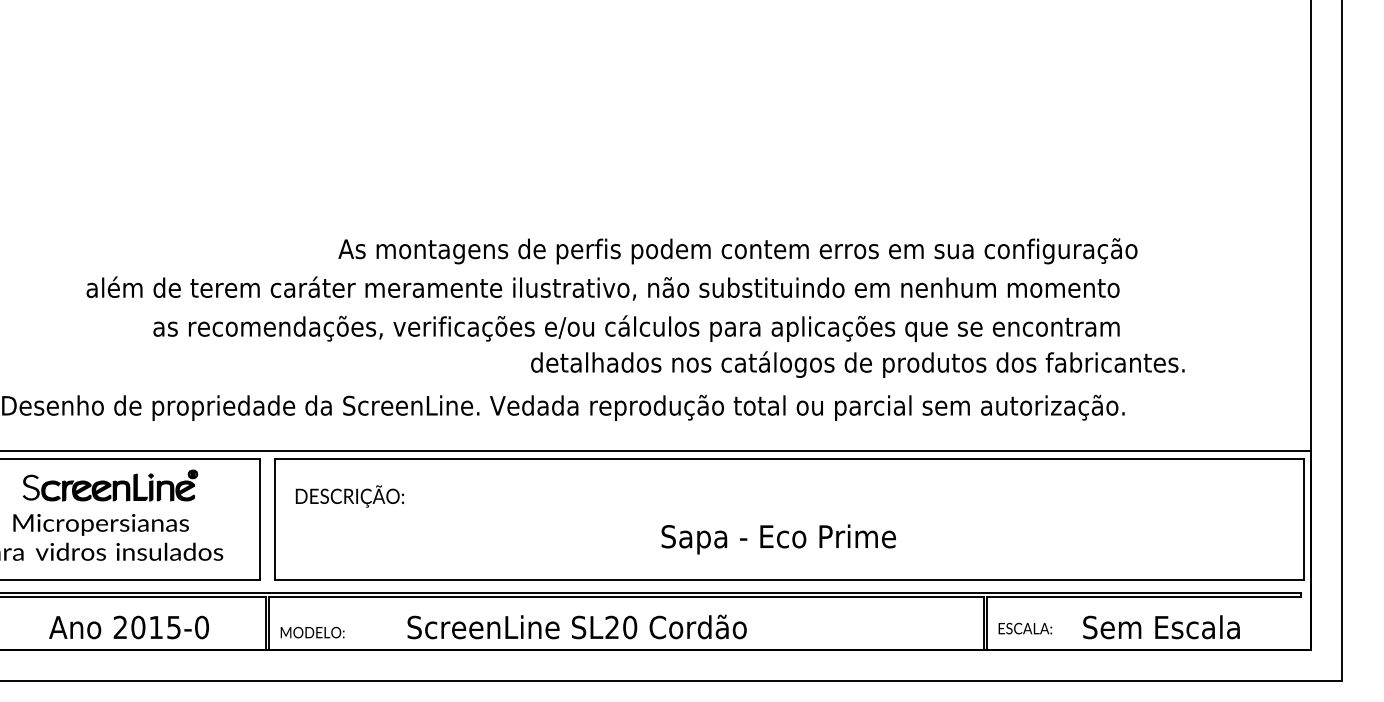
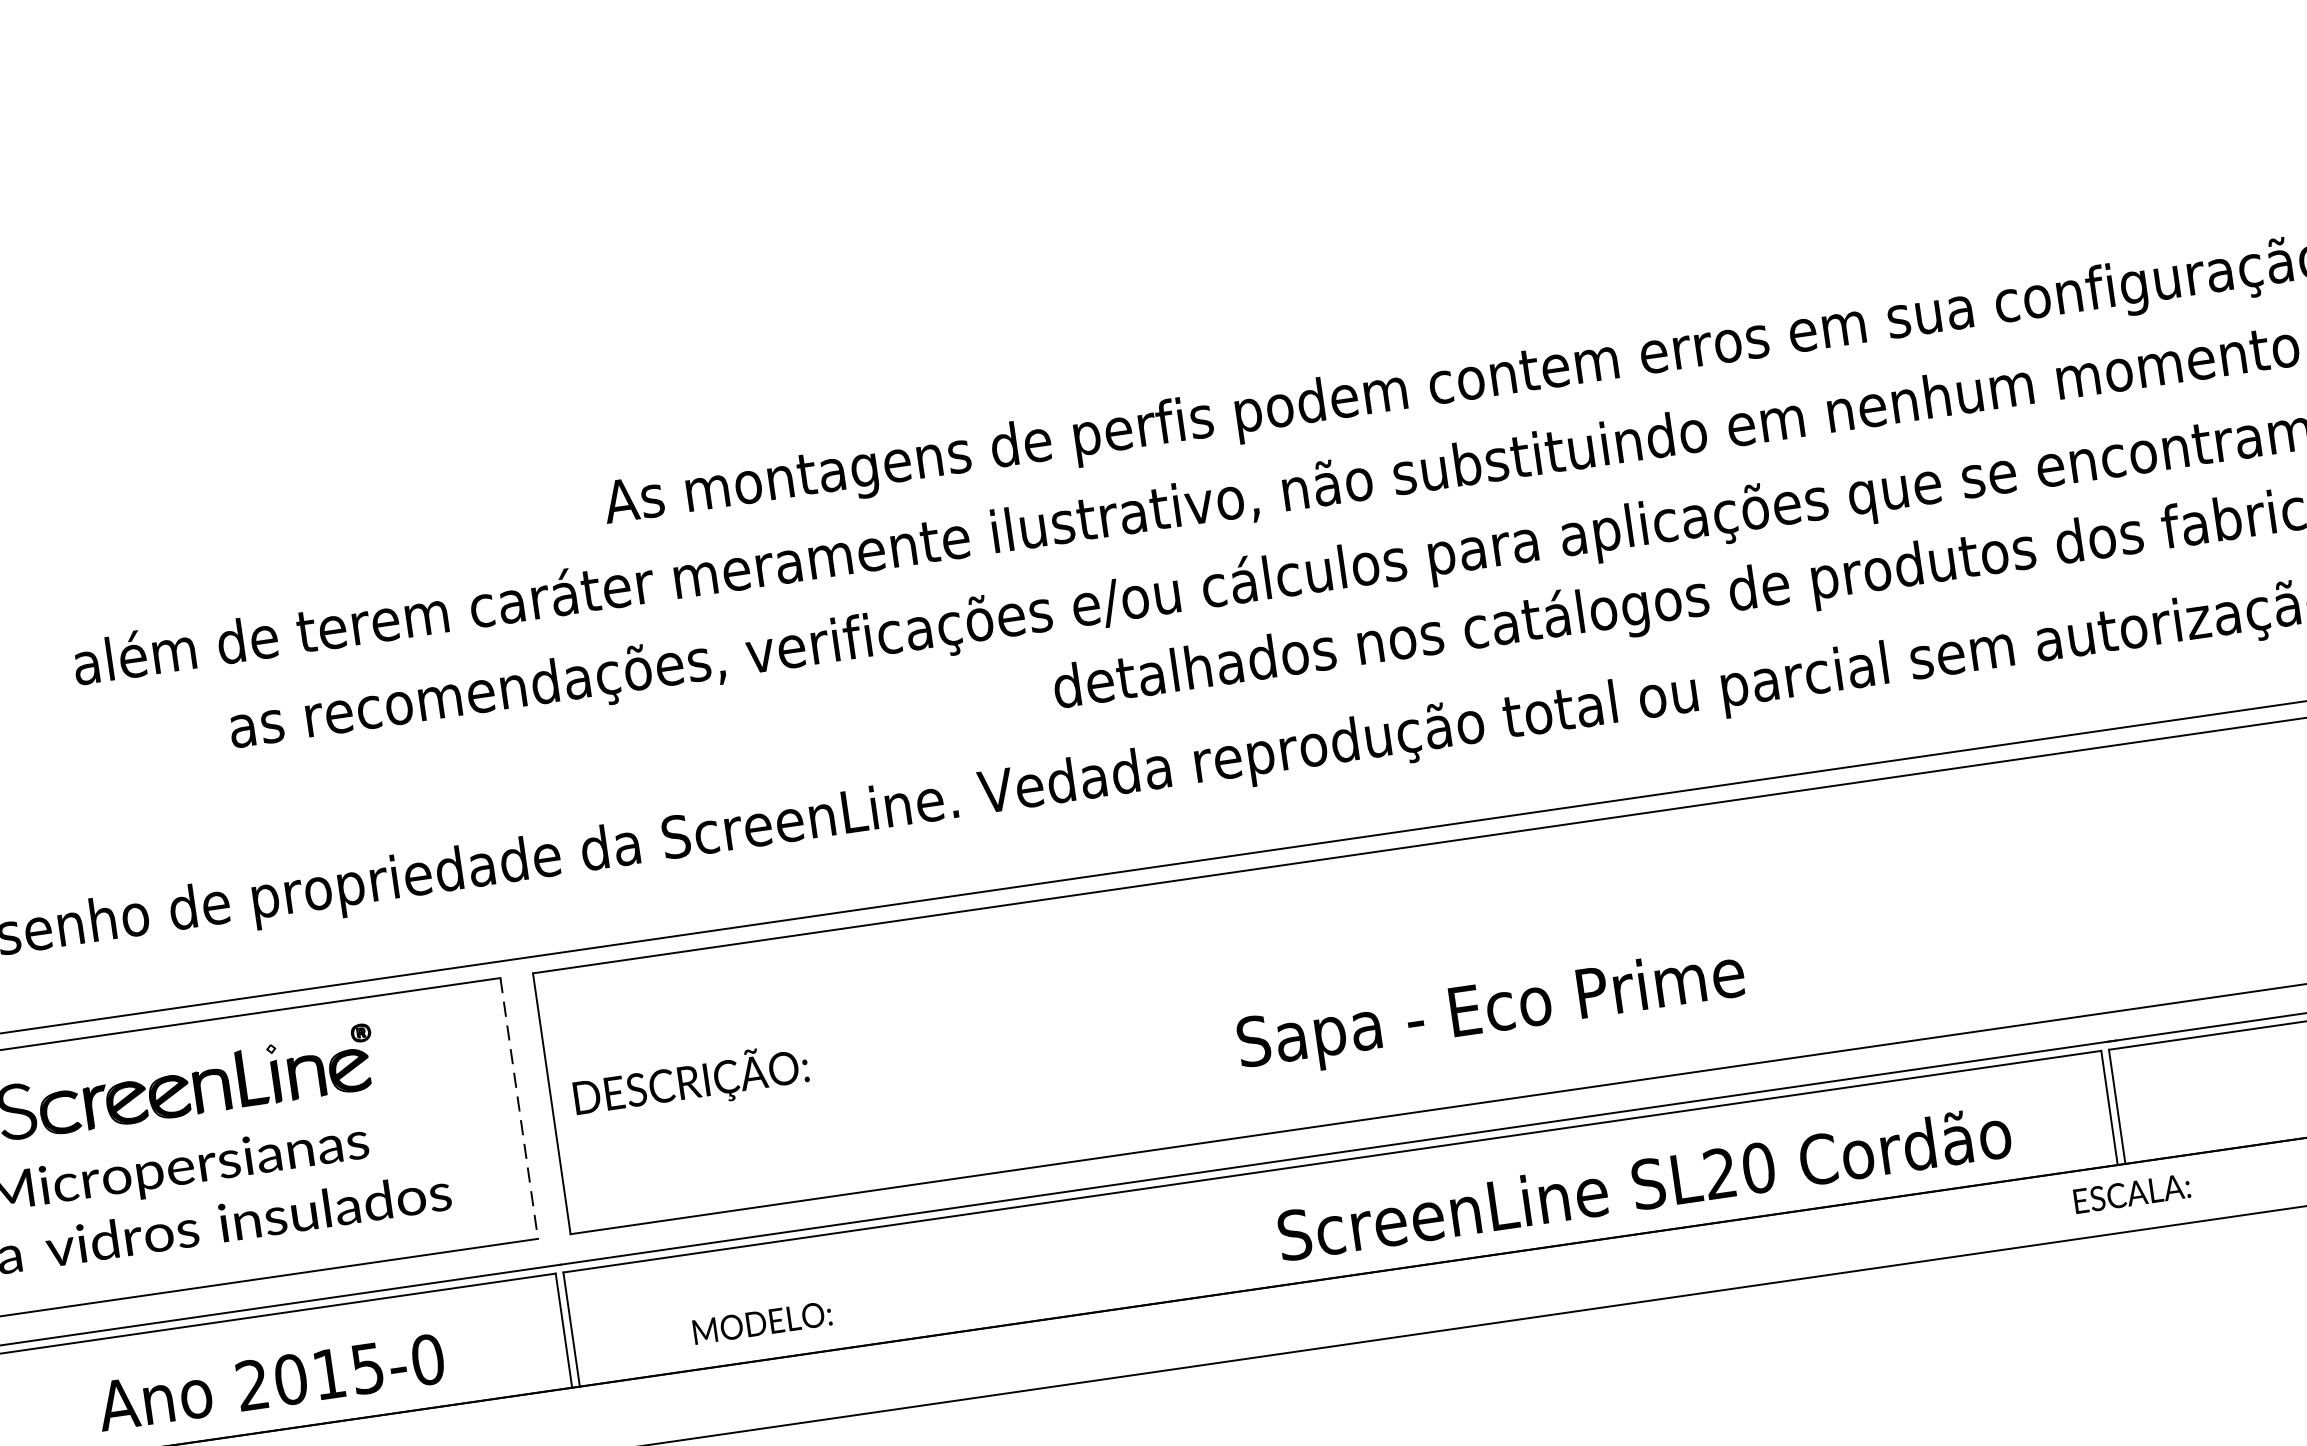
text: (349, 496) -> (690, 1082), moved
line: (260, 519) -> (520, 1109), solid -> dashed
text: (778, 539) -> (1491, 1013), moved
text: (576, 626) -> (1642, 1182), moved
text: (1025, 628) -> (2132, 1193), moved
text: (312, 632) -> (762, 1322), moved

